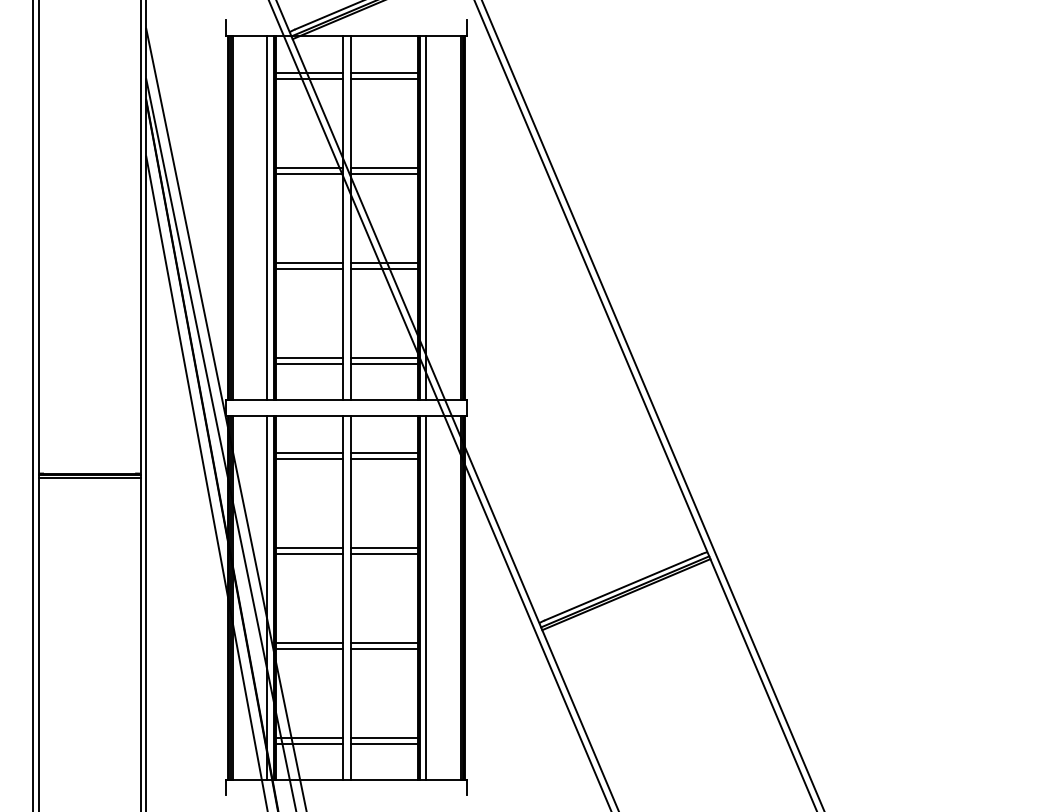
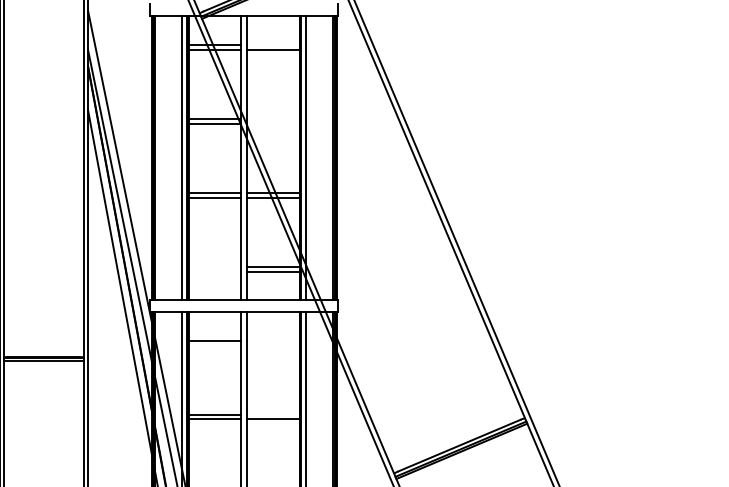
line: (383, 73) -> (272, 45), removed
line: (383, 167) -> (272, 118), removed
line: (383, 173) -> (272, 123), removed
line: (308, 357) -> (214, 266), removed
line: (308, 363) -> (214, 271), removed
line: (383, 452) -> (272, 340), removed
line: (308, 458) -> (214, 345), removed
line: (383, 458) -> (272, 345), removed
line: (383, 547) -> (272, 414), removed

